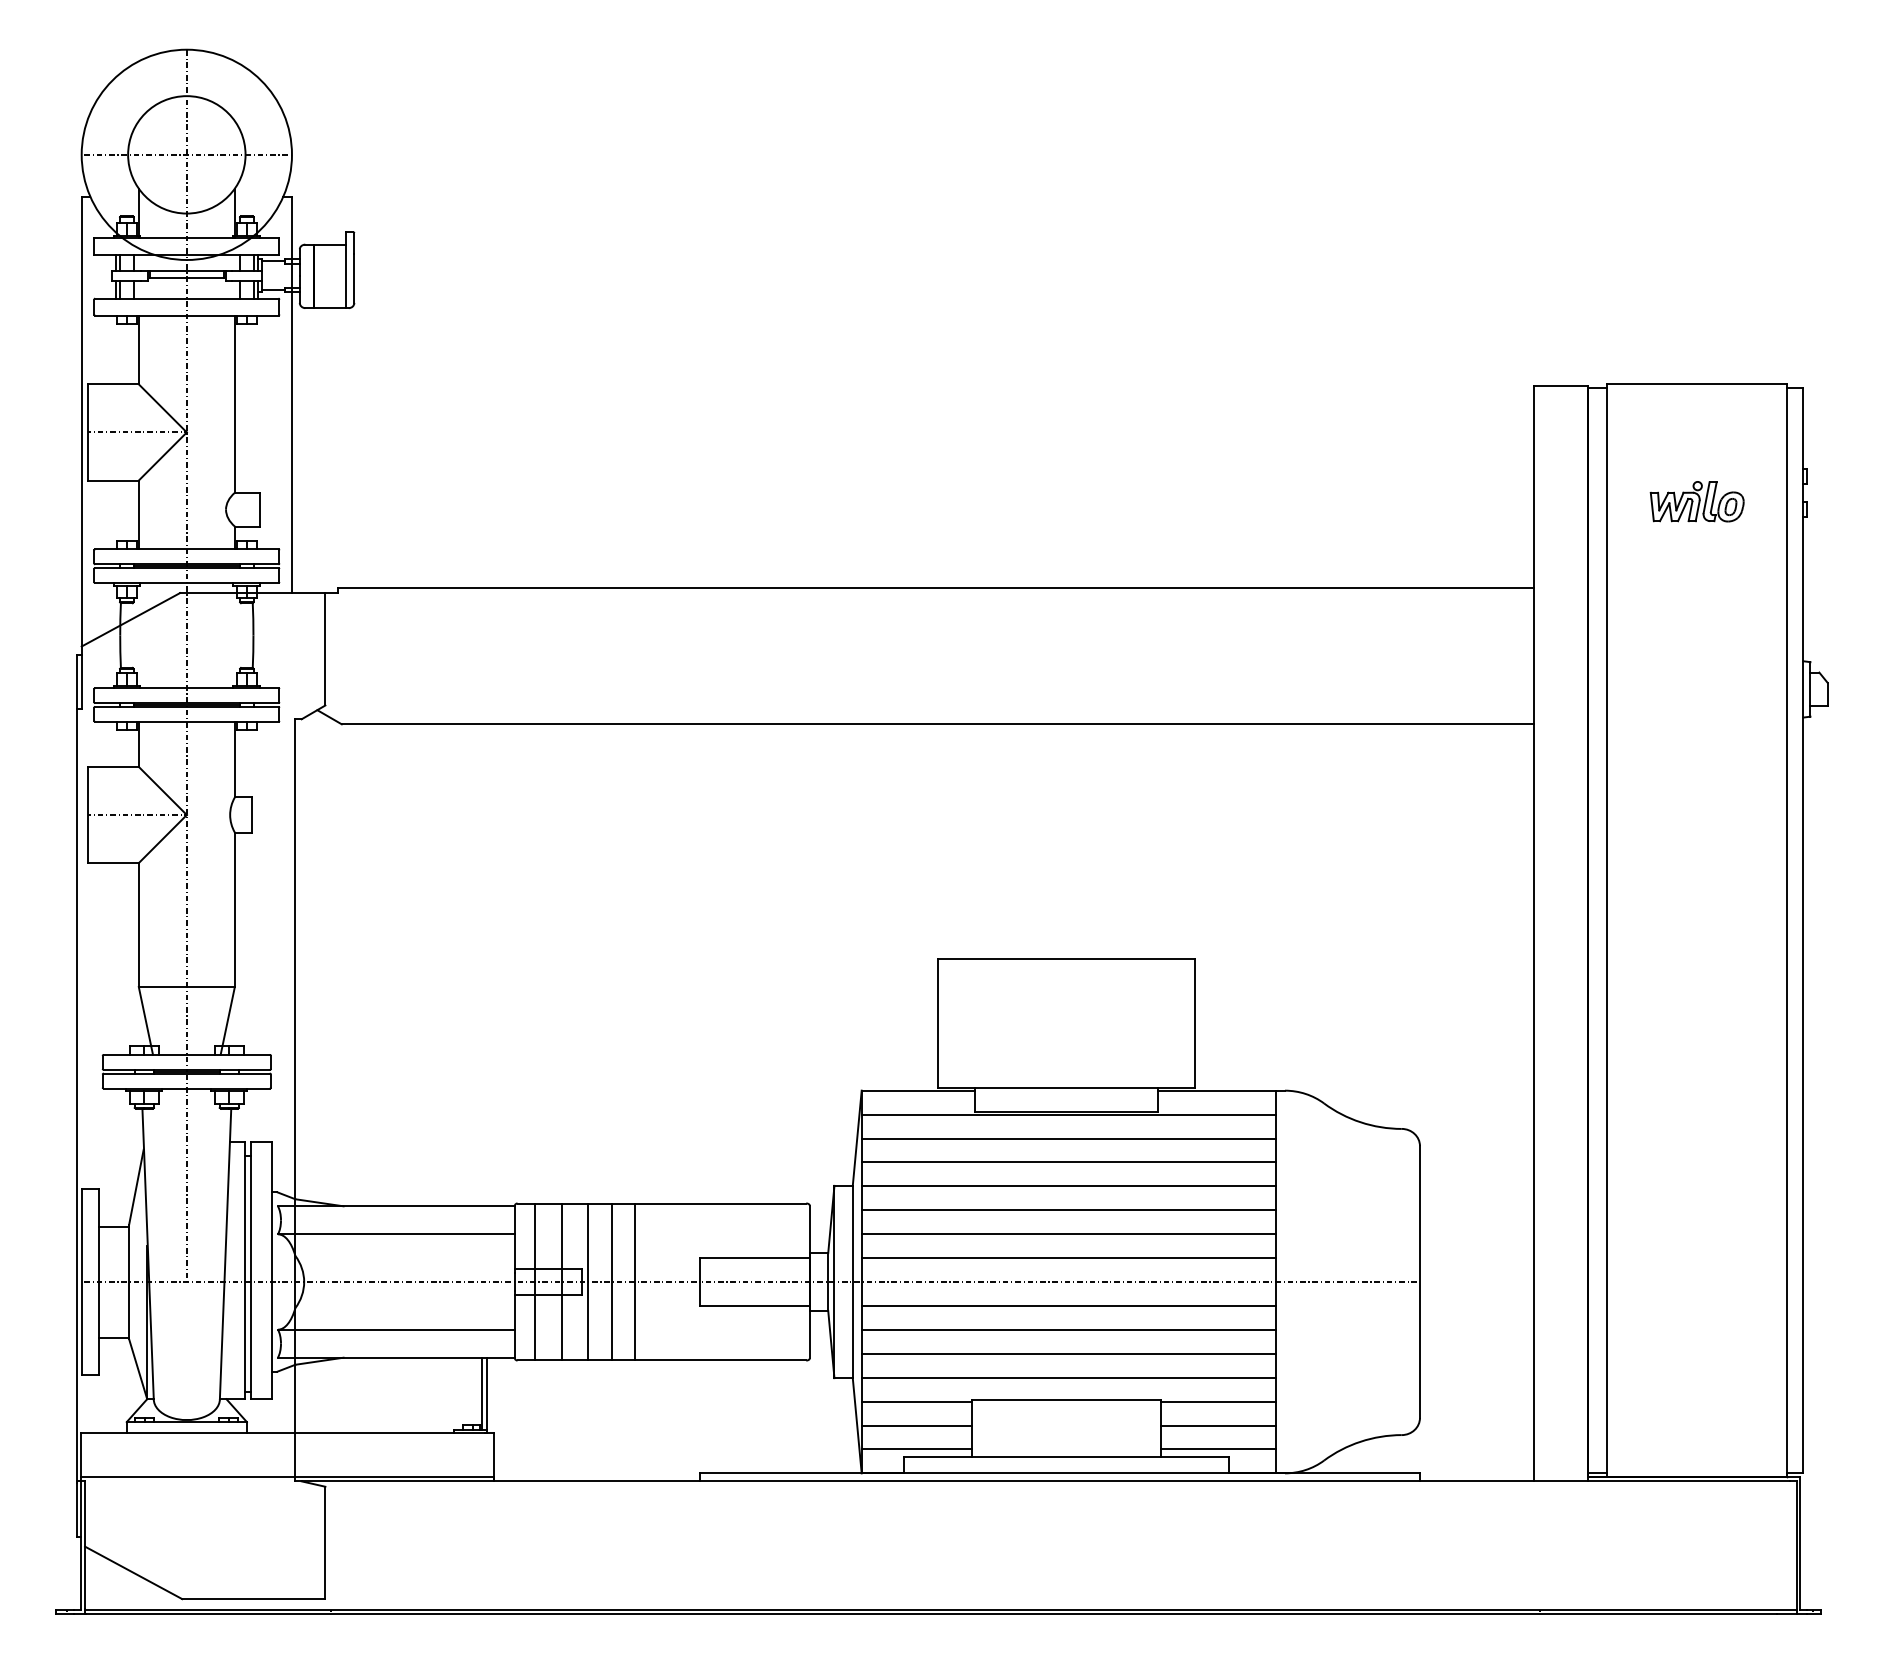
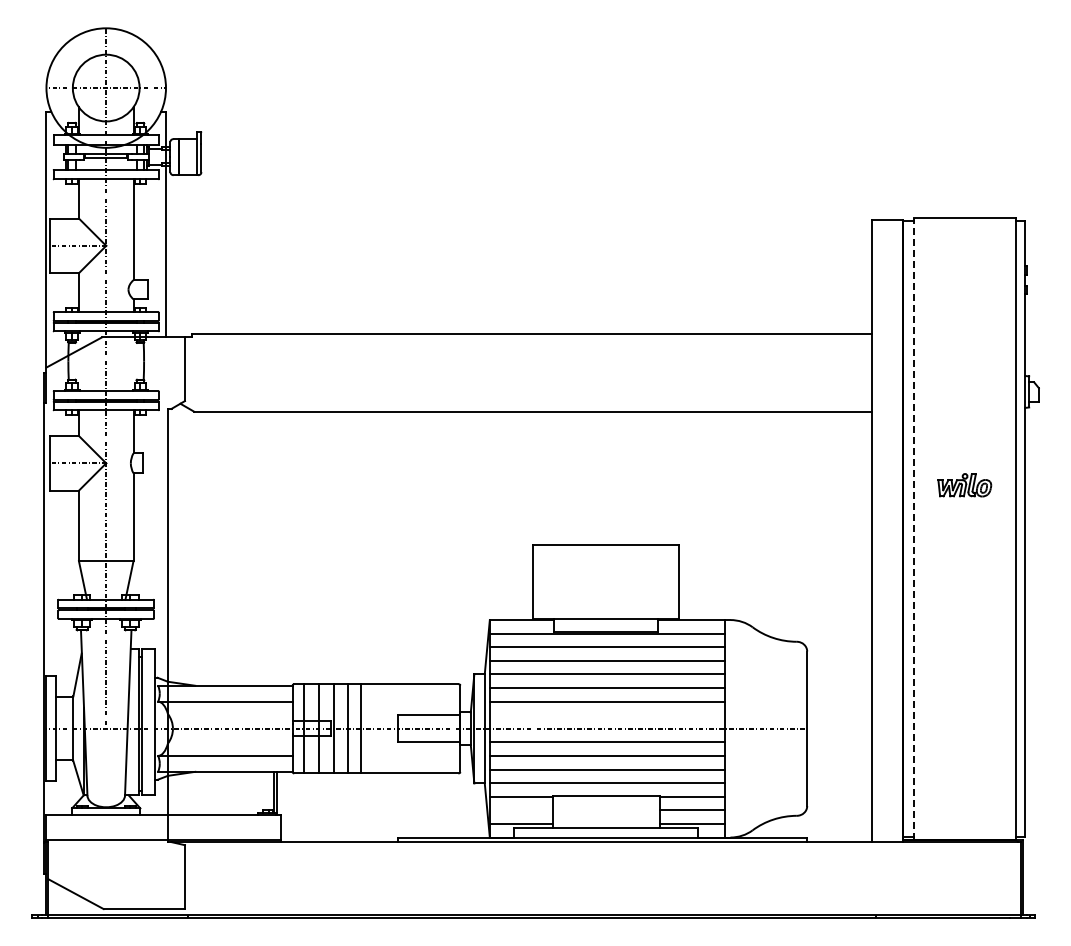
part: (1696, 502) -> (964, 485), moved
line: (1606, 929) -> (913, 528), solid -> dashed
line: (1068, 1258) -> (607, 715), removed
line: (915, 1425) -> (520, 810), removed

